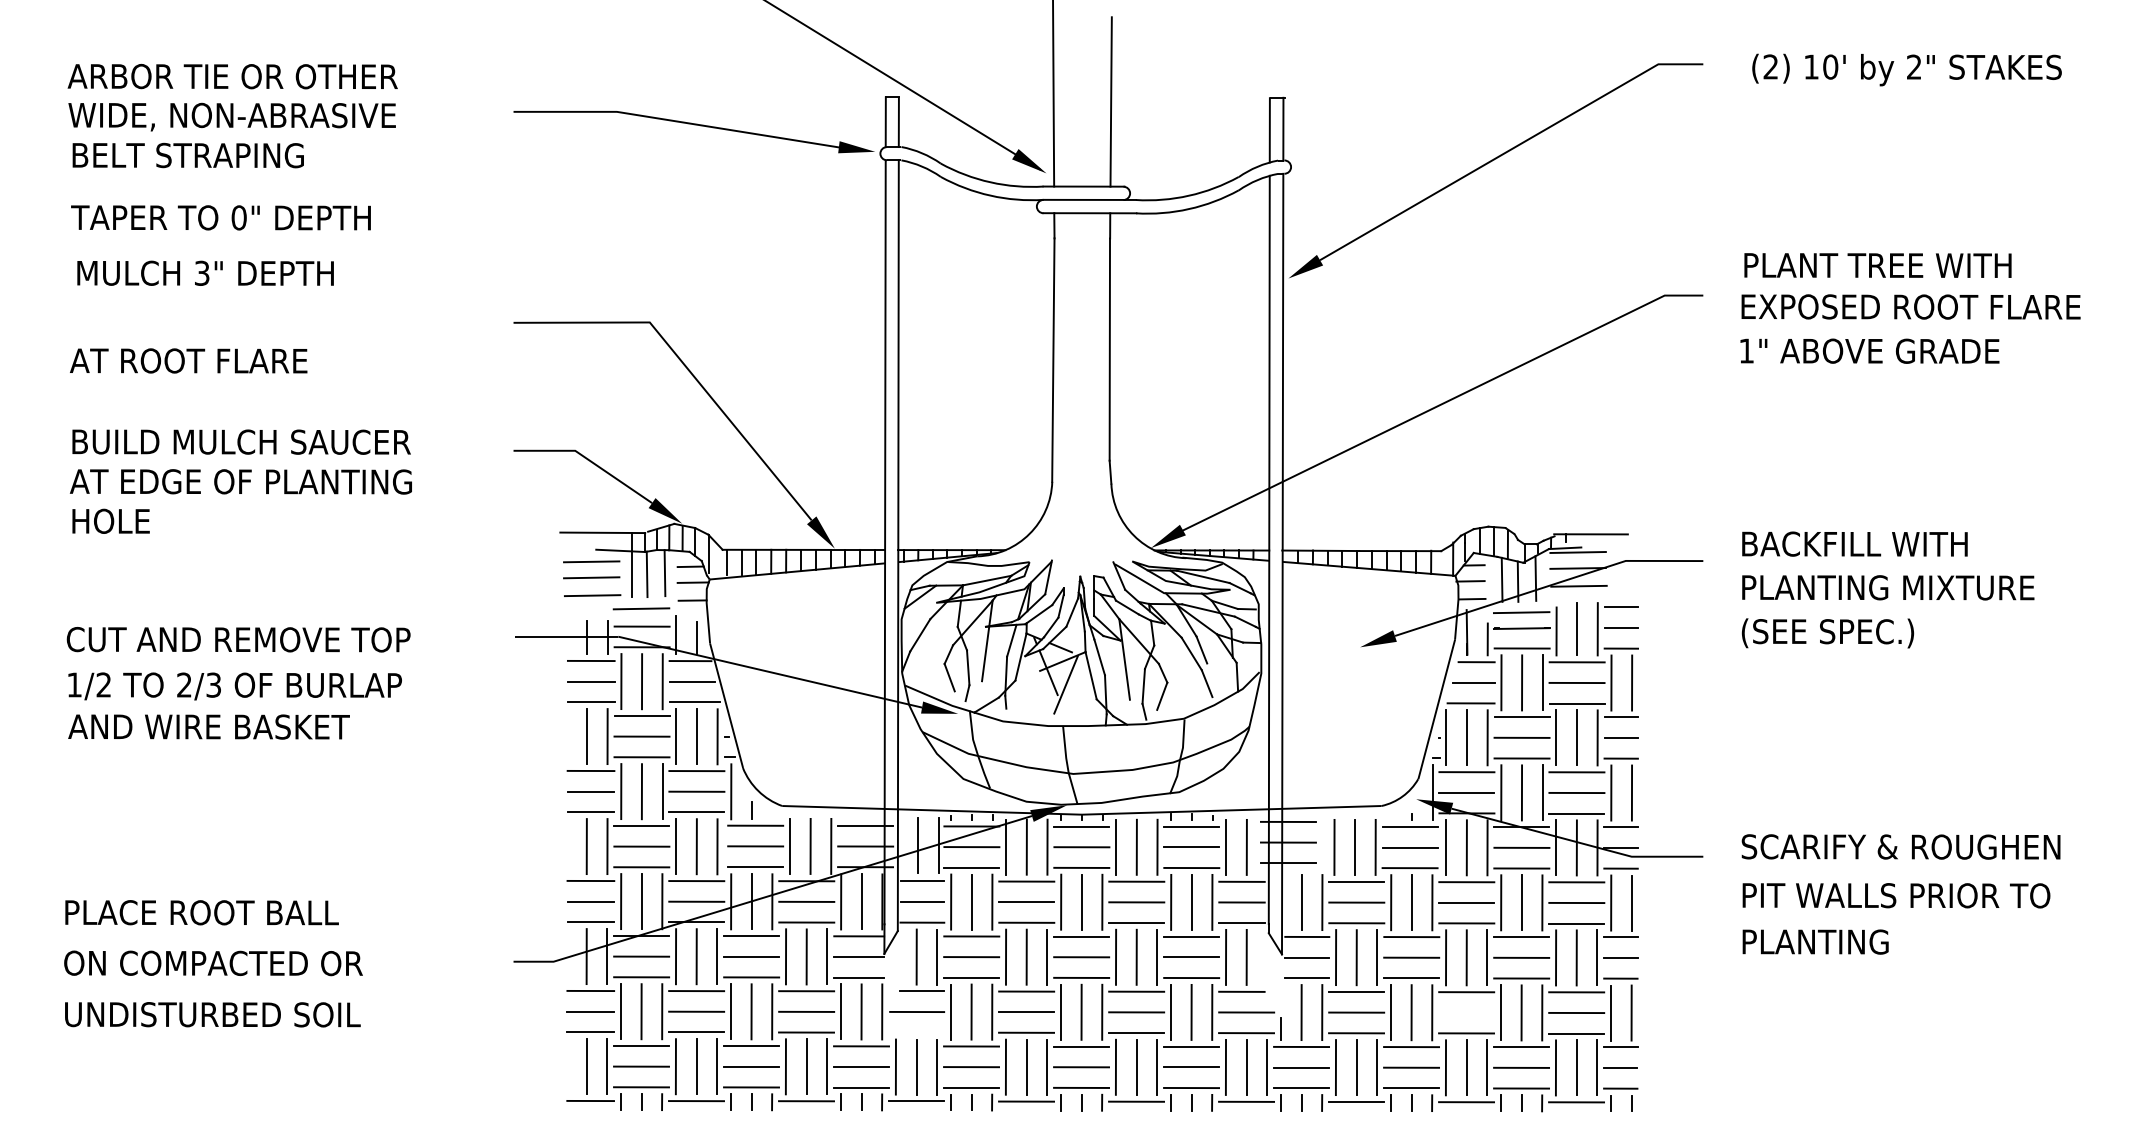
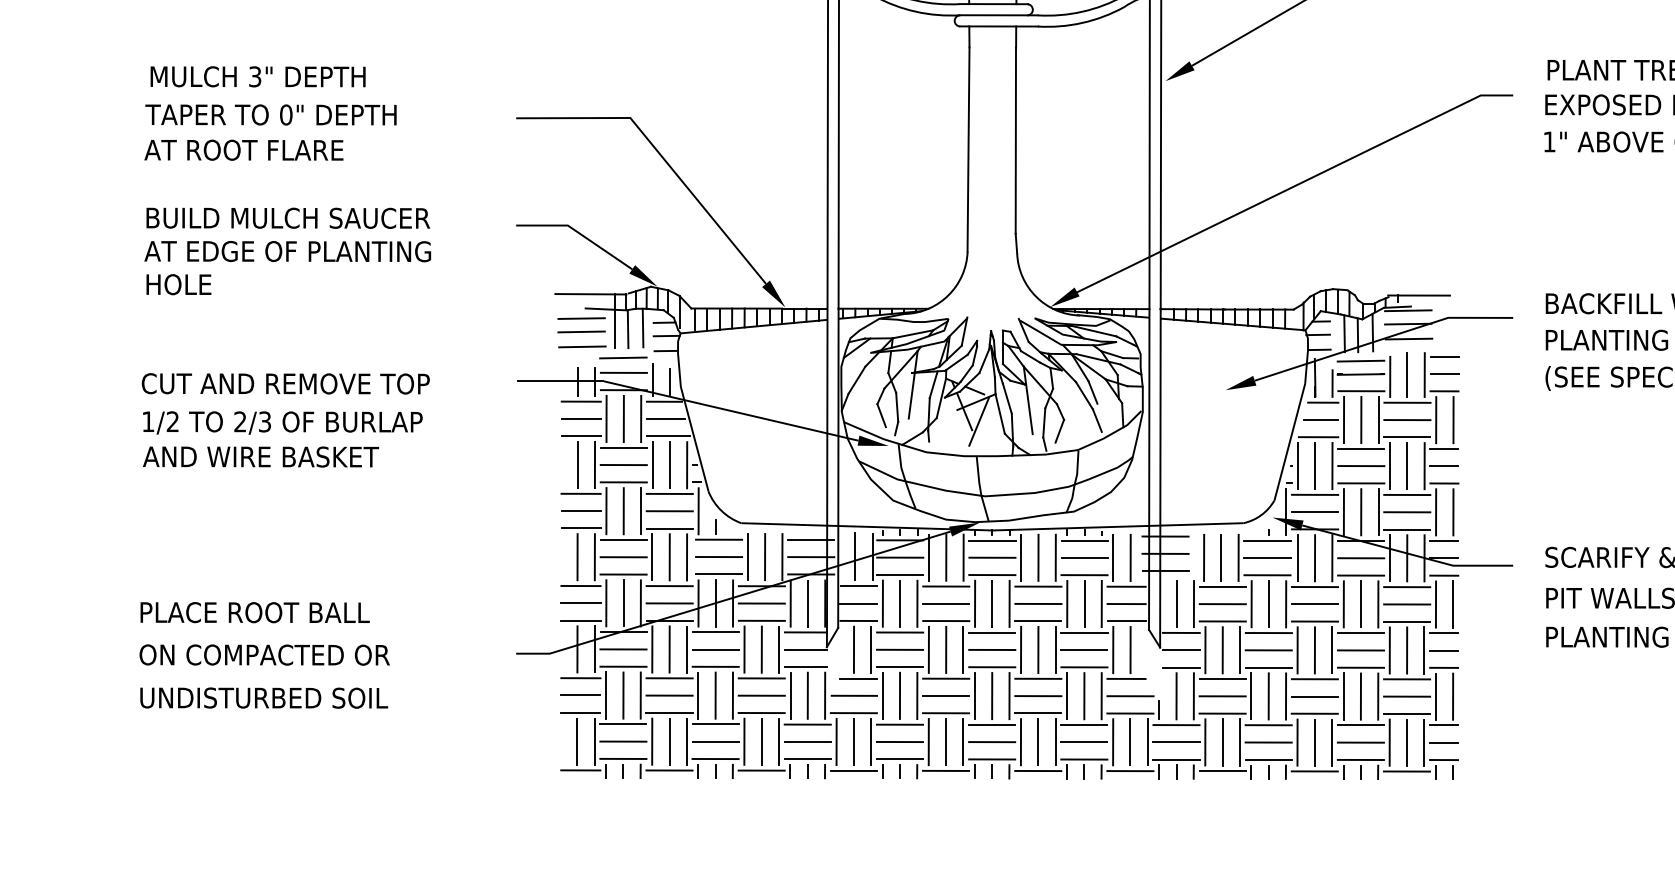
text: (220, 217) -> (270, 114), moved
line: (1466, 1012) -> (1314, 696), added
line: (916, 1032) -> (853, 713), added

